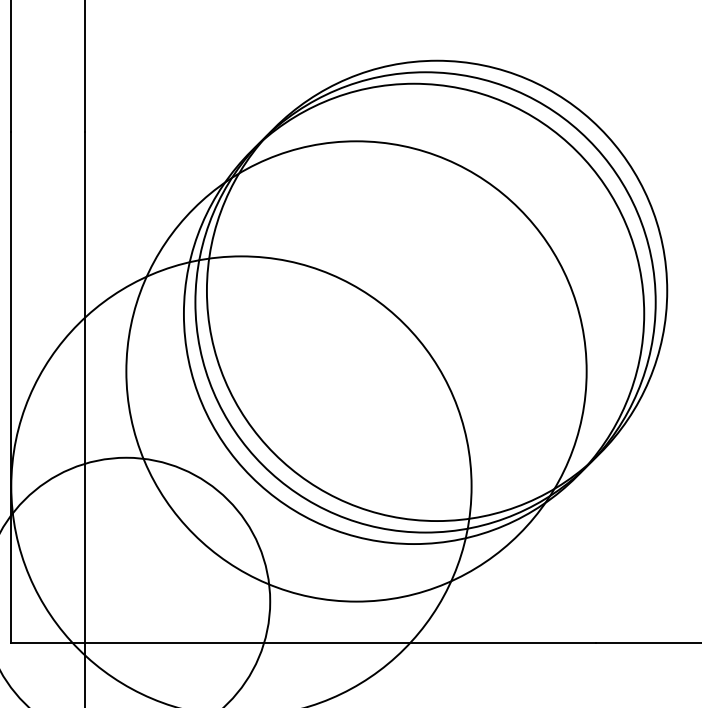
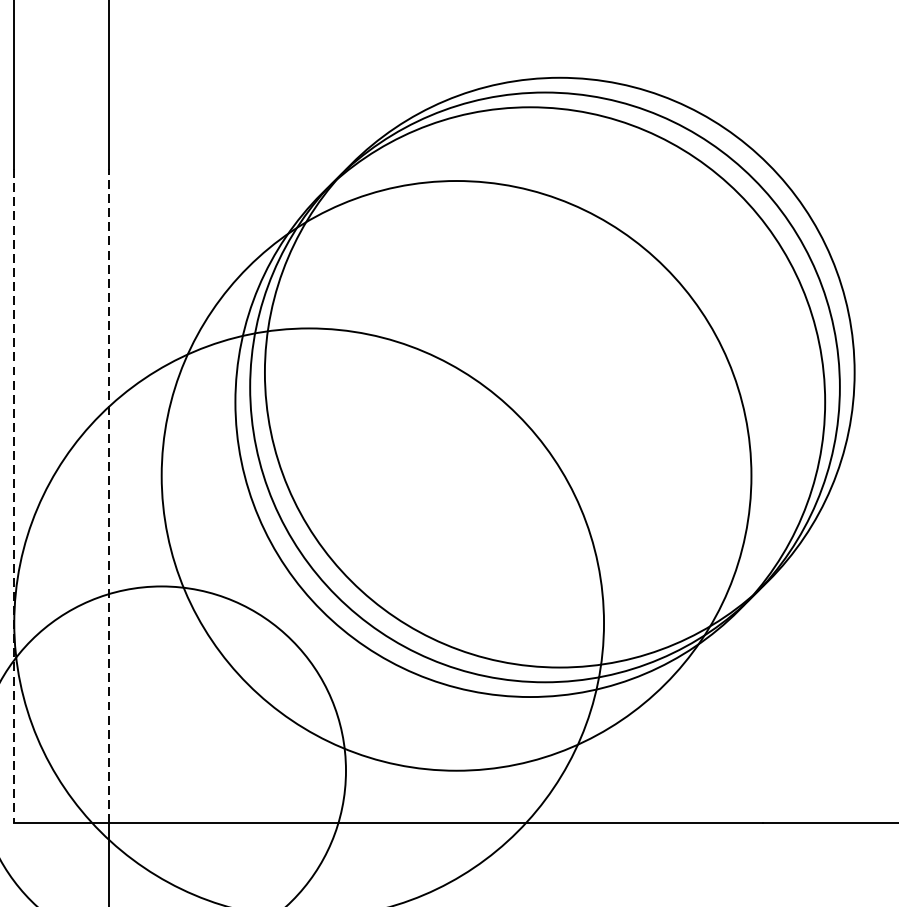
line: (85, 386) -> (109, 495), solid -> dashed
line: (11, 387) -> (14, 496), solid -> dashed

